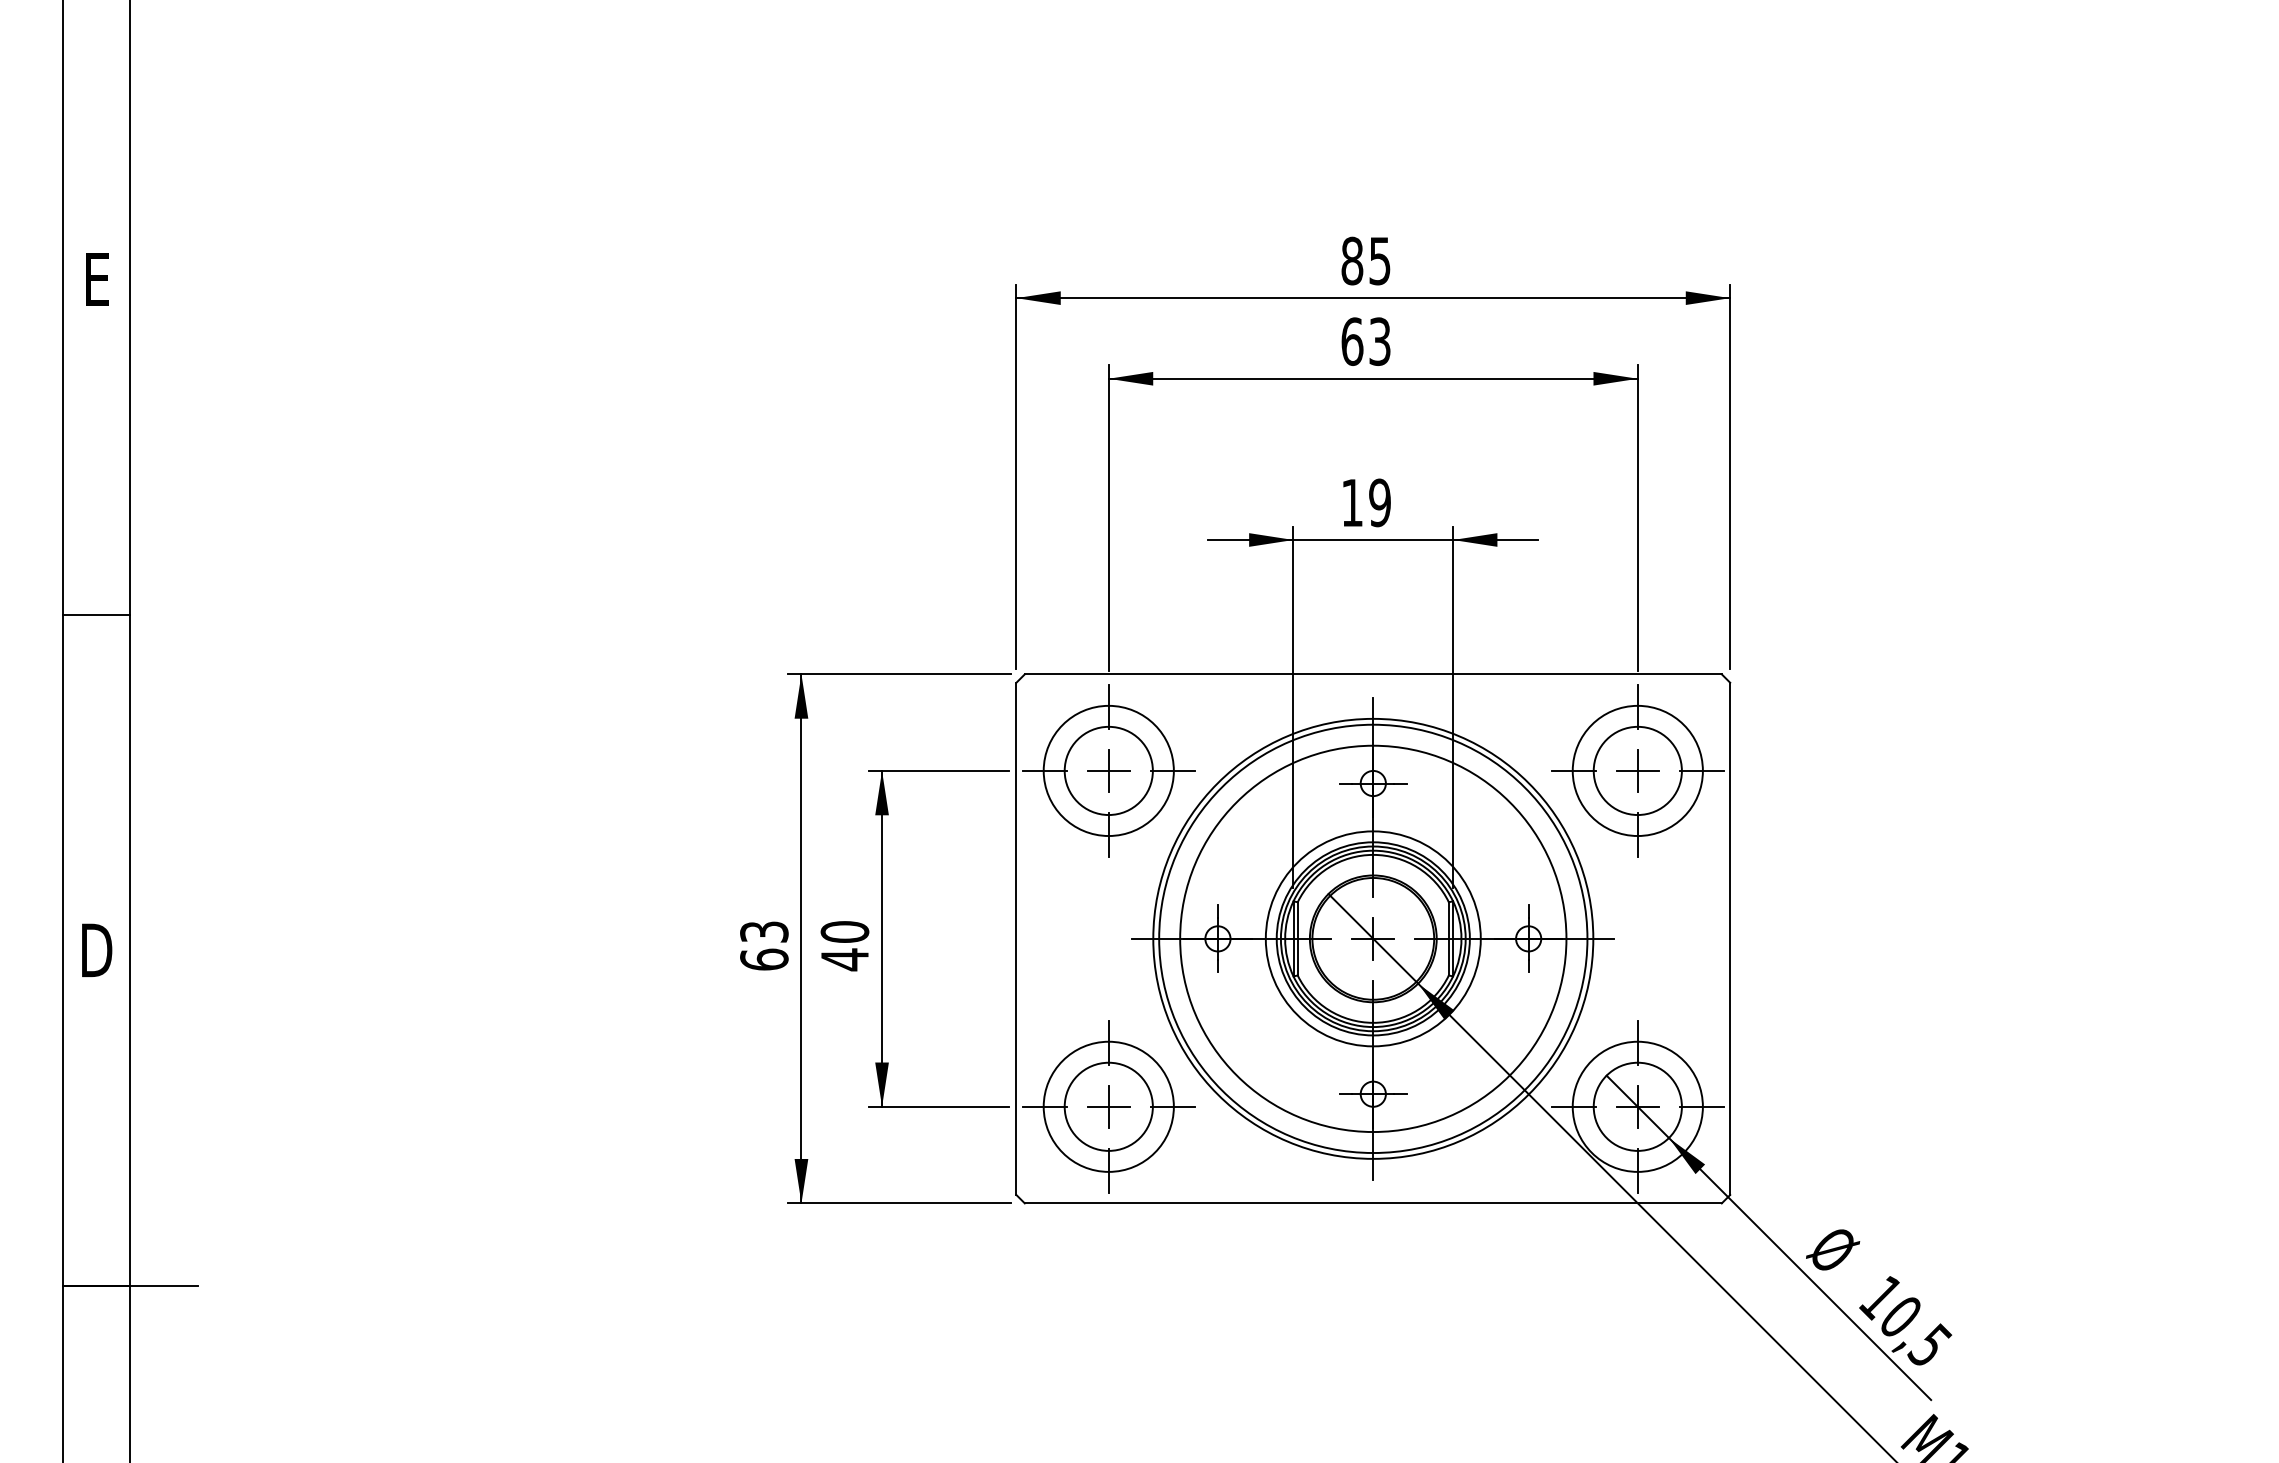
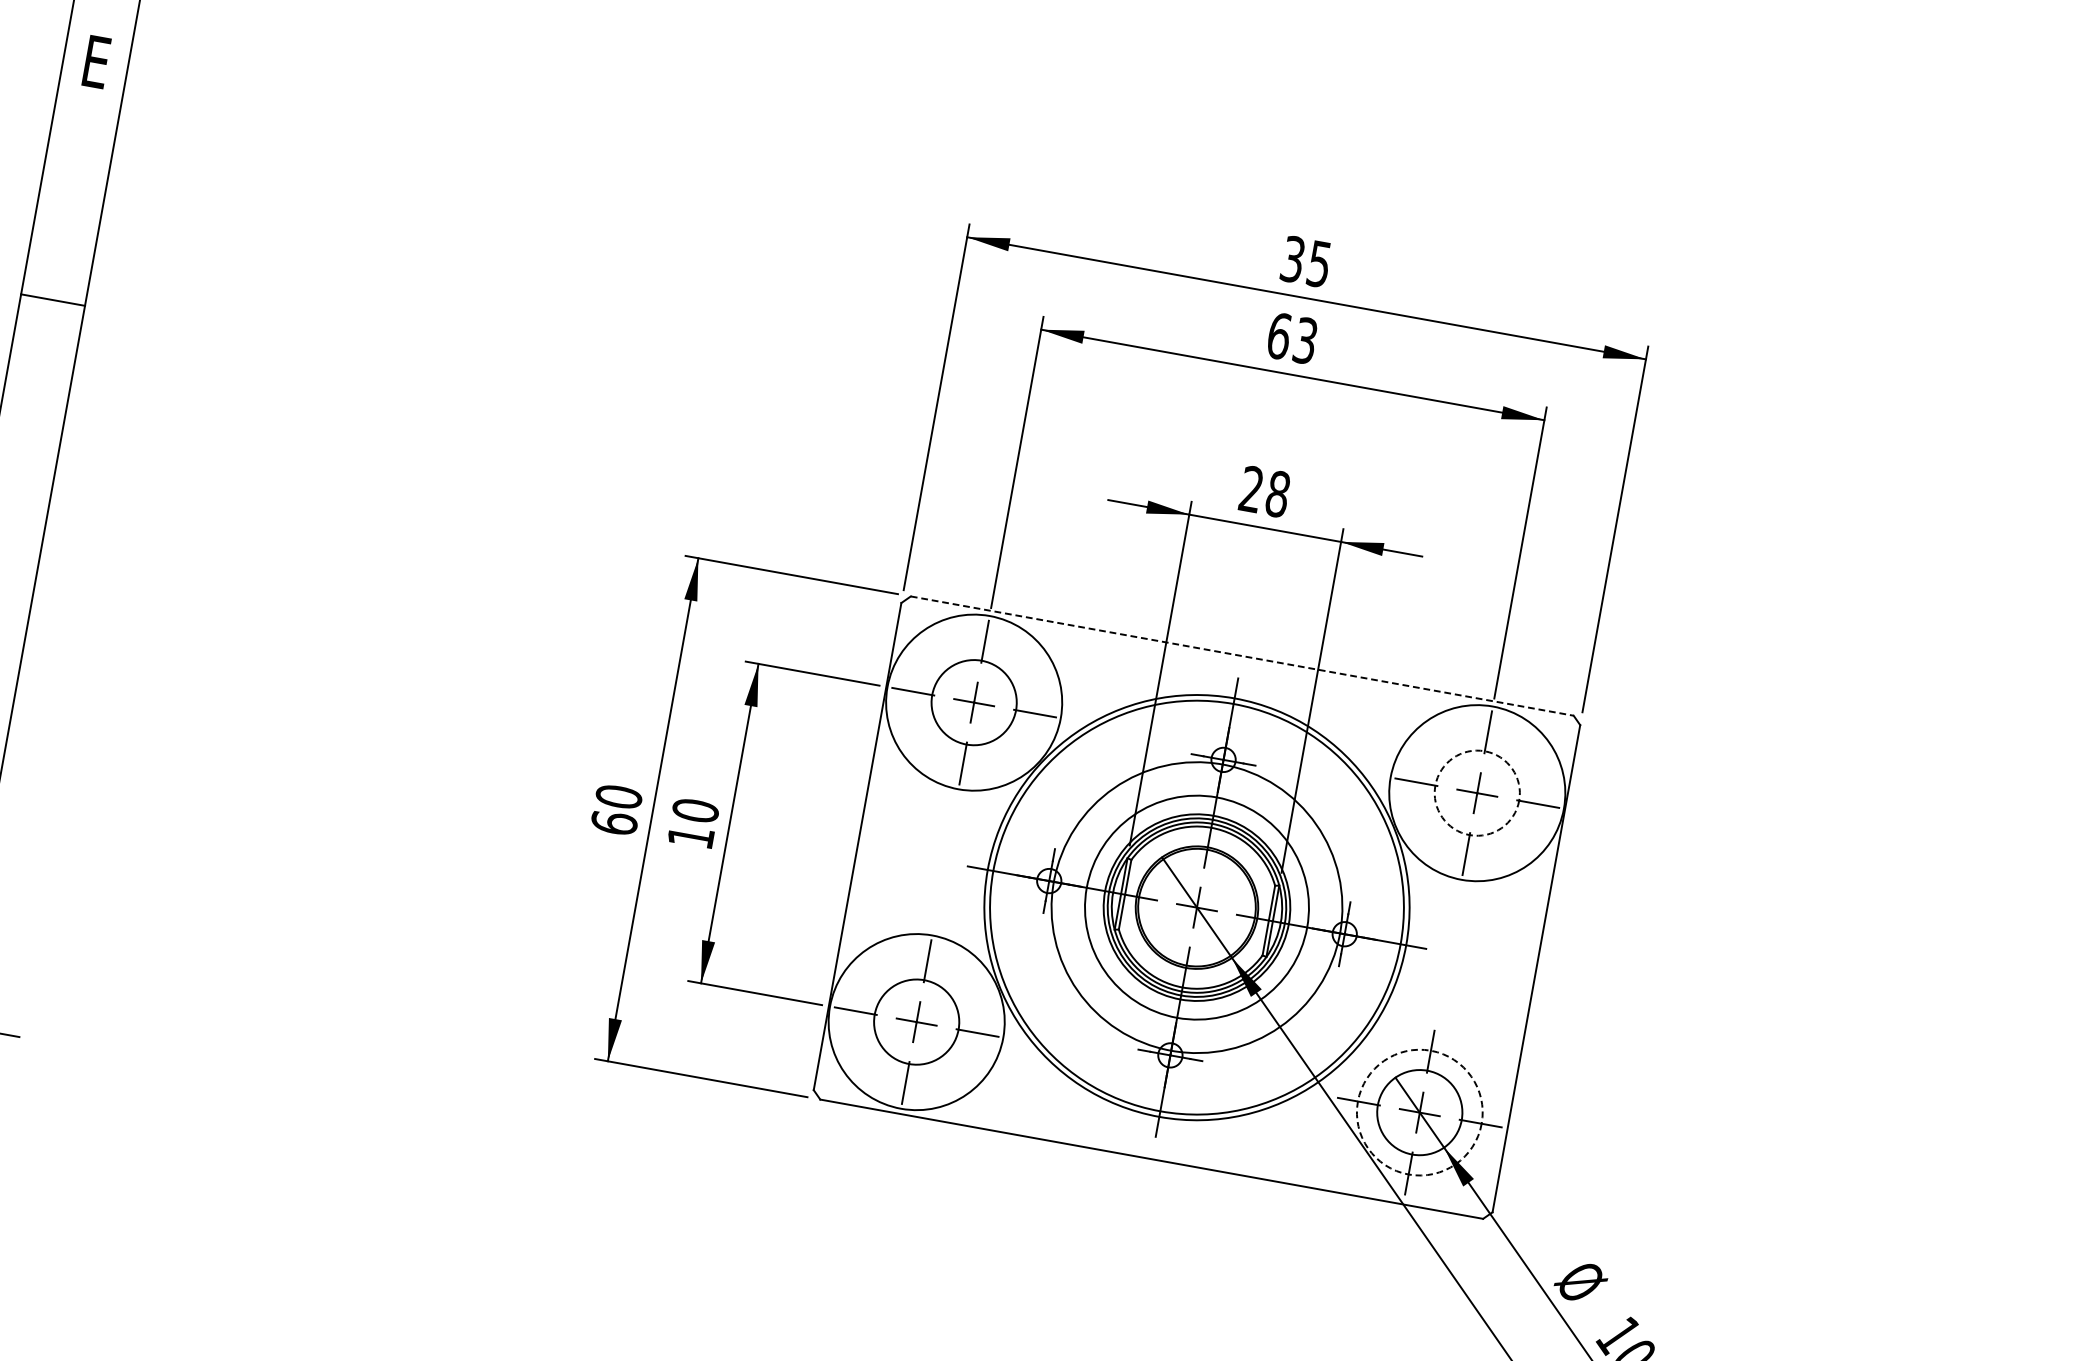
text: (1352, 260) -> (1293, 258), 85 -> 35
text: (1365, 502) -> (1264, 491), 19 -> 28
line: (96, 614) -> (52, 299), moved
line: (1373, 674) -> (1242, 656), solid -> dashed
circle: (1108, 770) -> (973, 702), size x1.4
circle: (1637, 770) -> (1477, 792), size x1.4
circle: (1637, 770) -> (1477, 792), solid -> dashed
text: (764, 931) -> (619, 796), 63 -> 60
circle: (1372, 938) -> (1196, 907), size x1.4
circle: (1373, 938) -> (1197, 907), size x0.6
text: (844, 959) -> (690, 836), 40 -> 10
circle: (1108, 1106) -> (916, 1021), size x1.4
circle: (1637, 1106) -> (1419, 1112), solid -> dashed

